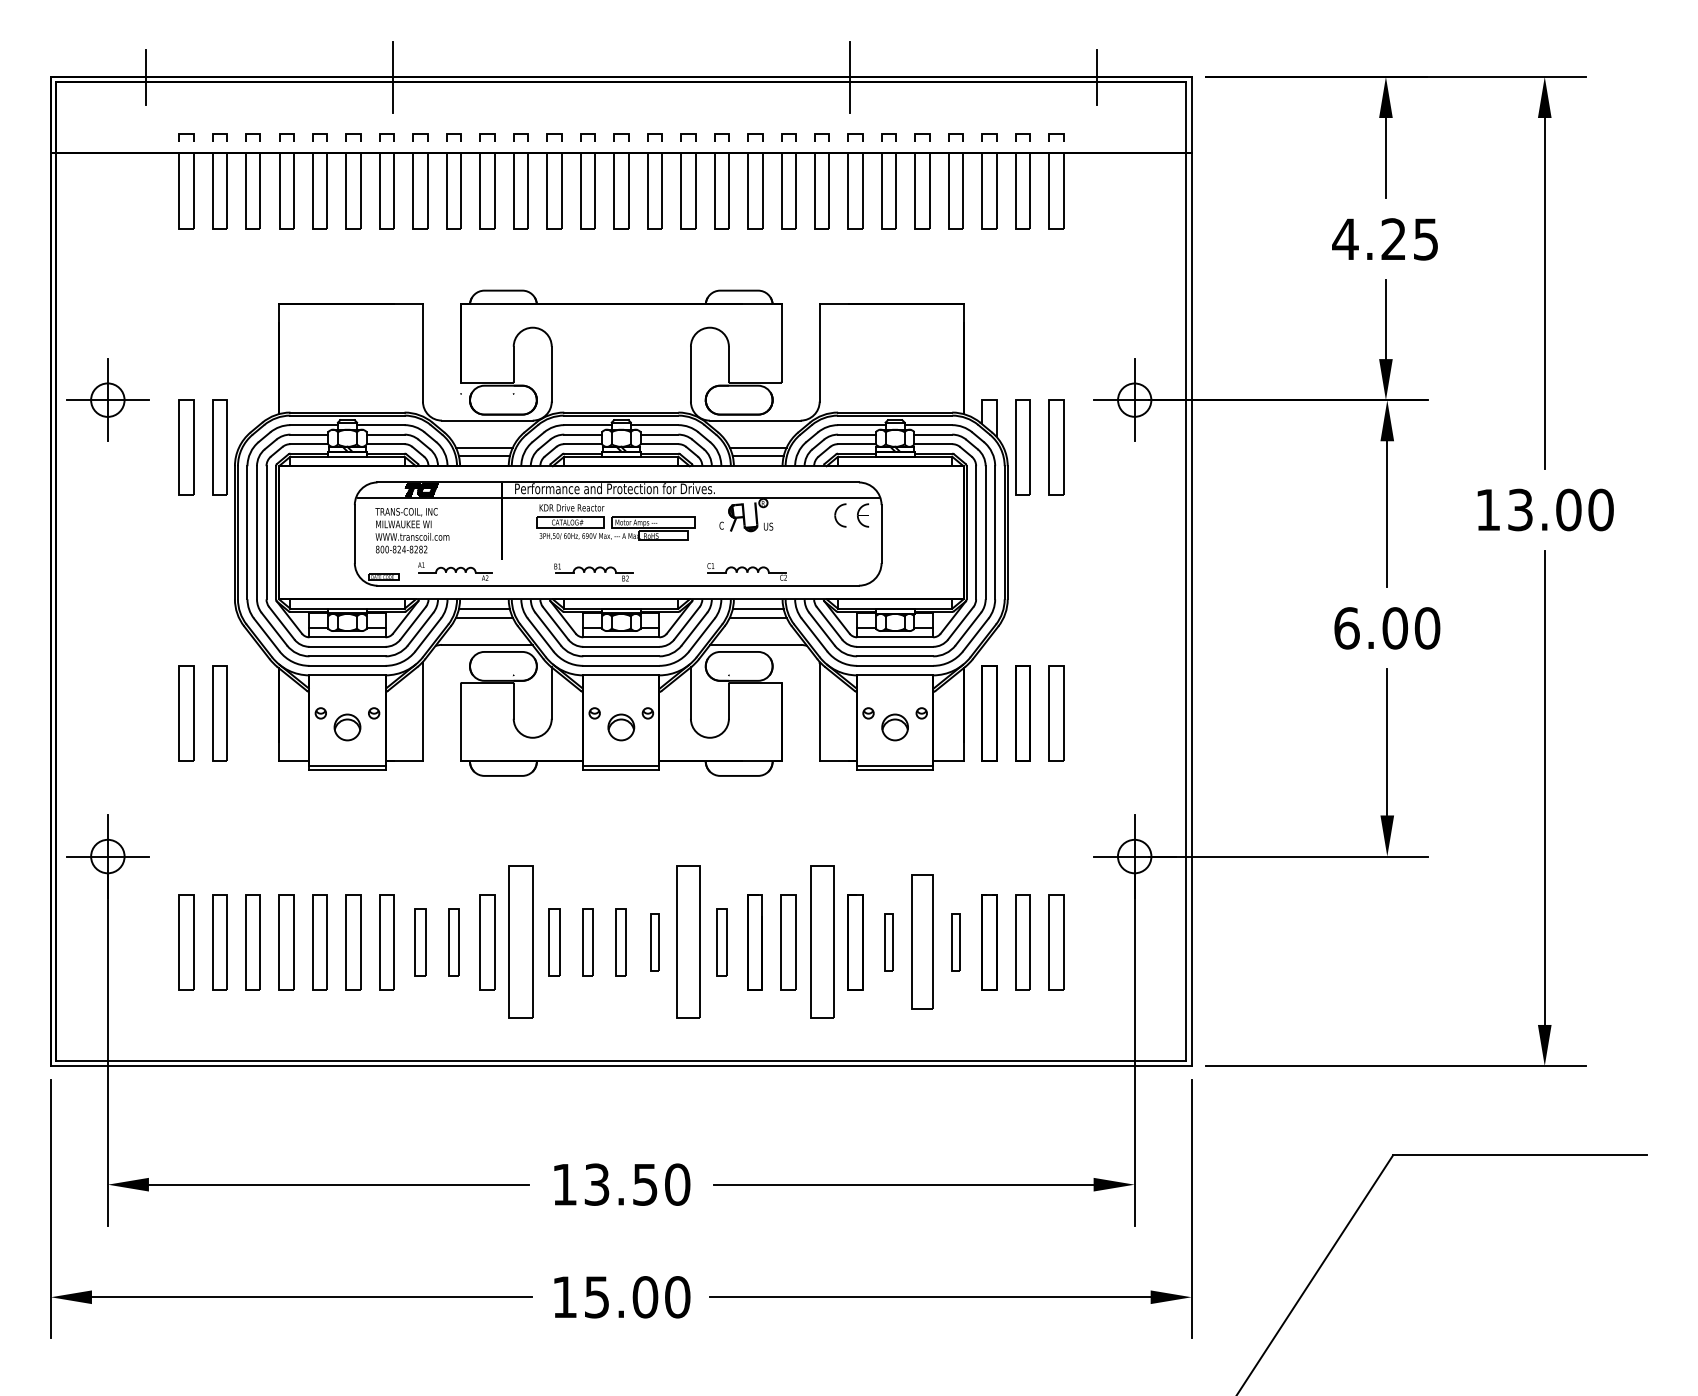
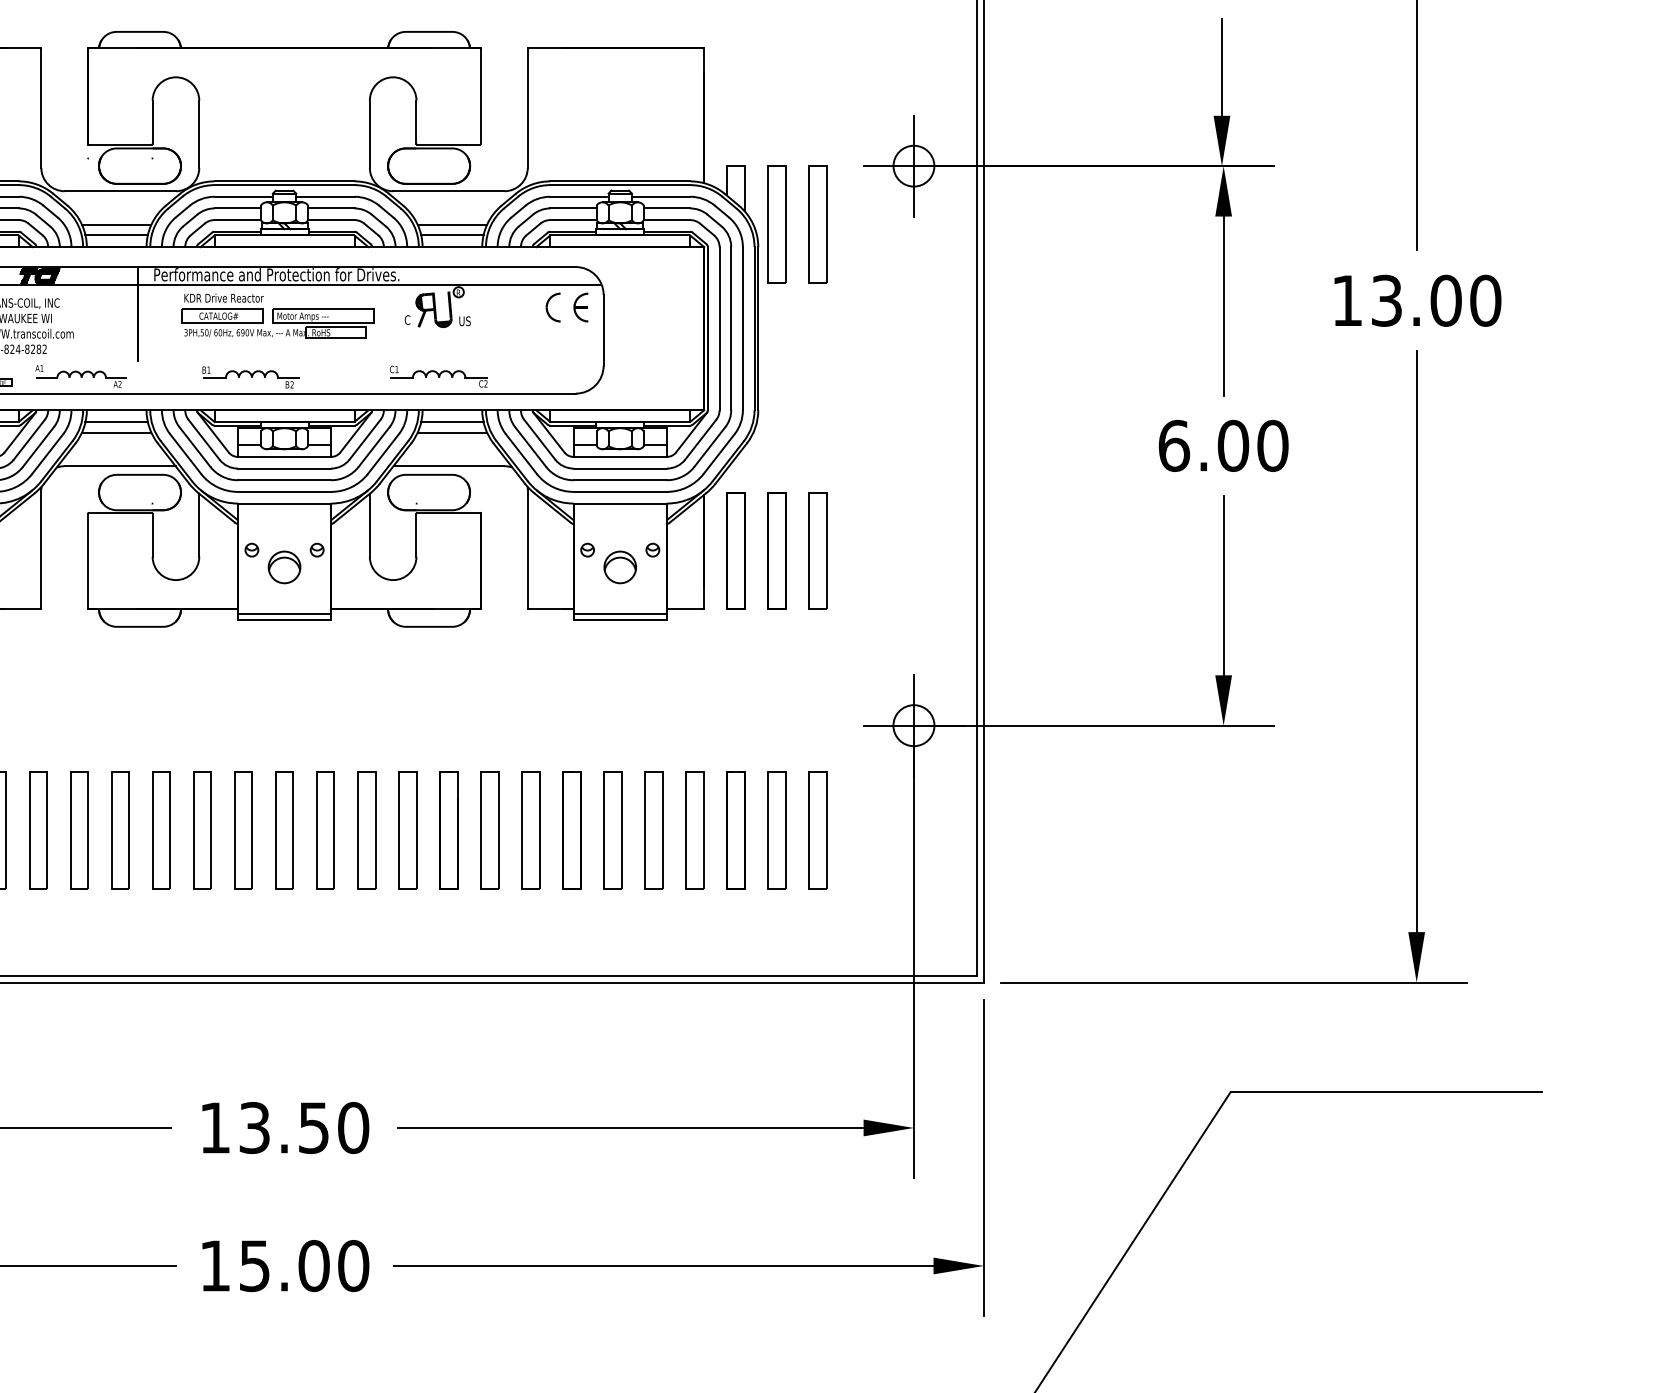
part: (420, 942) -> (38, 831), size x1.43
part: (453, 942) -> (78, 831), size x1.43
part: (520, 942) -> (160, 831), size x0.62
part: (554, 942) -> (202, 831), size x1.43
part: (587, 942) -> (243, 831), size x1.43
part: (621, 942) -> (284, 831), size x1.43
part: (654, 942) -> (325, 831), size x1.67
part: (688, 942) -> (366, 831), size x0.62
part: (721, 942) -> (407, 831), size x1.43
part: (821, 942) -> (529, 831), size x0.62
part: (888, 942) -> (612, 831), size x1.67
part: (922, 942) -> (653, 831), size x0.71
part: (955, 942) -> (694, 831), size x1.67

